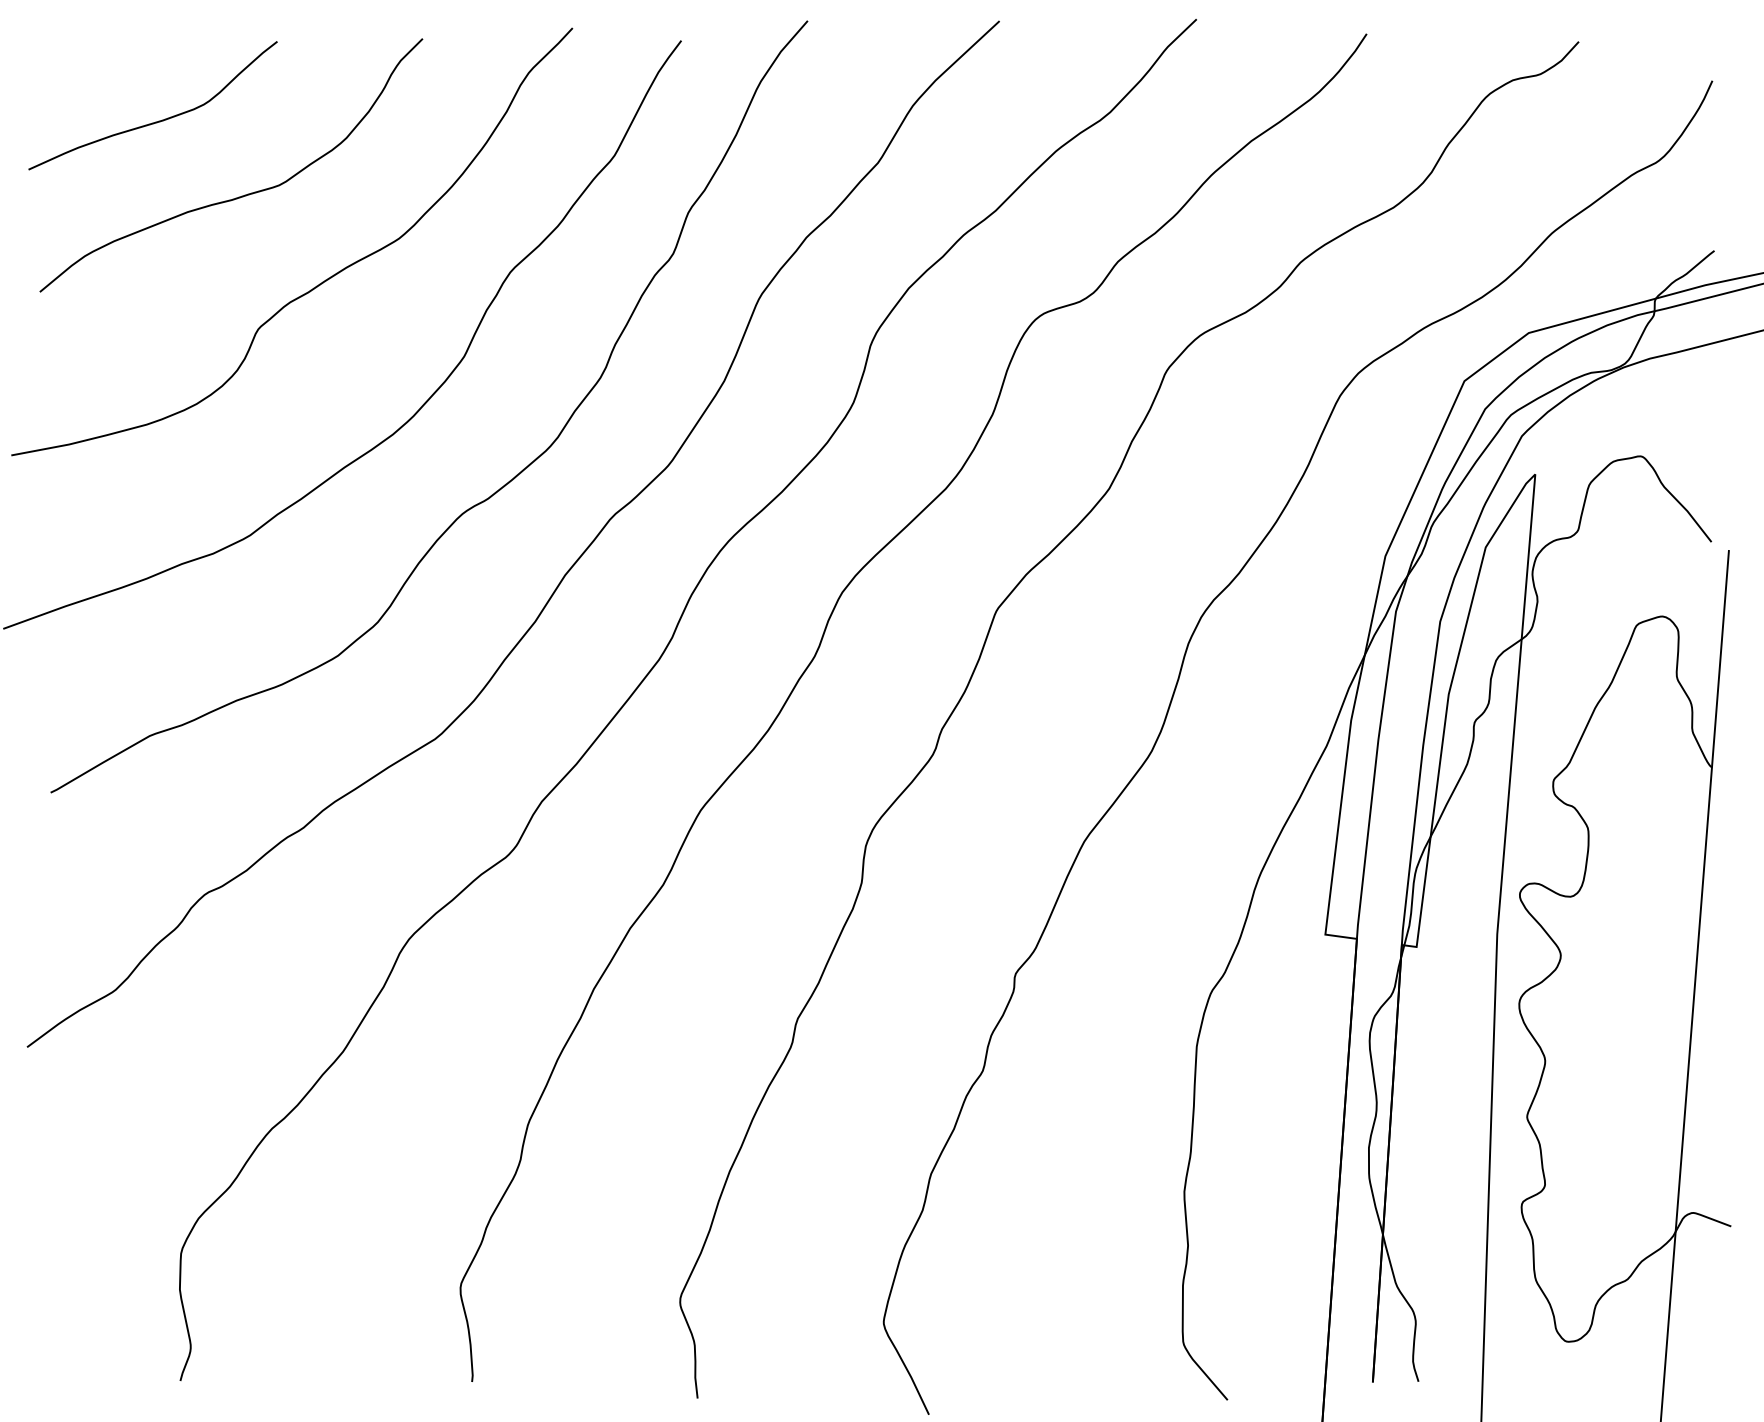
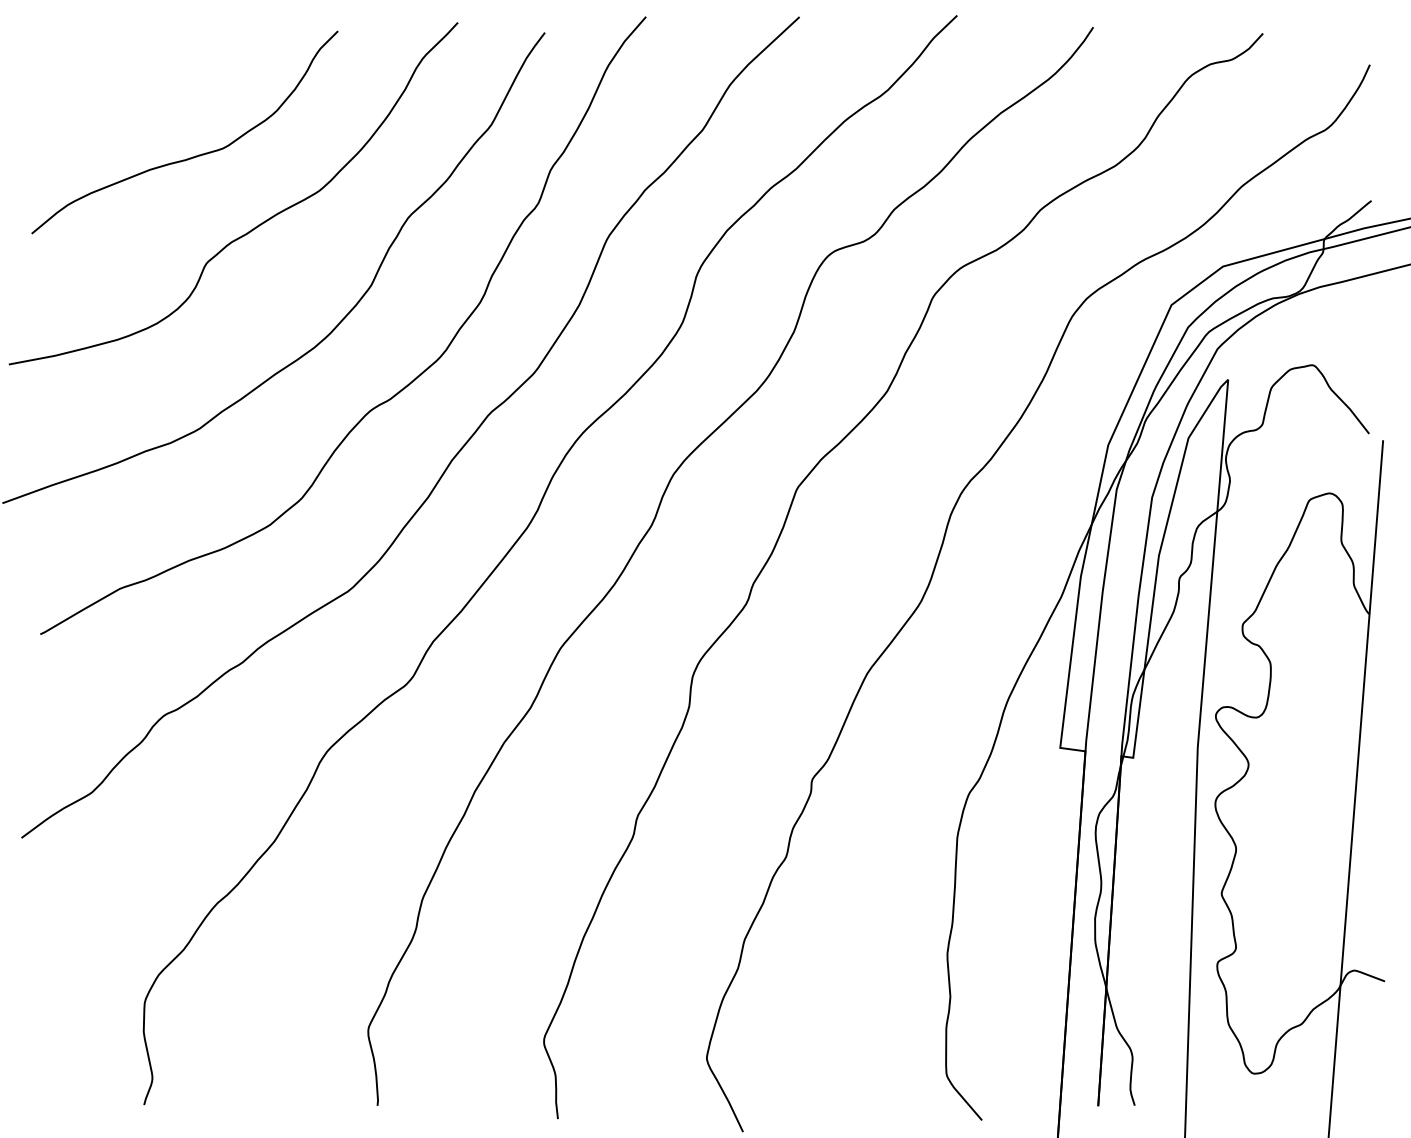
curve: (158, 120) -> (126, 96), removed

